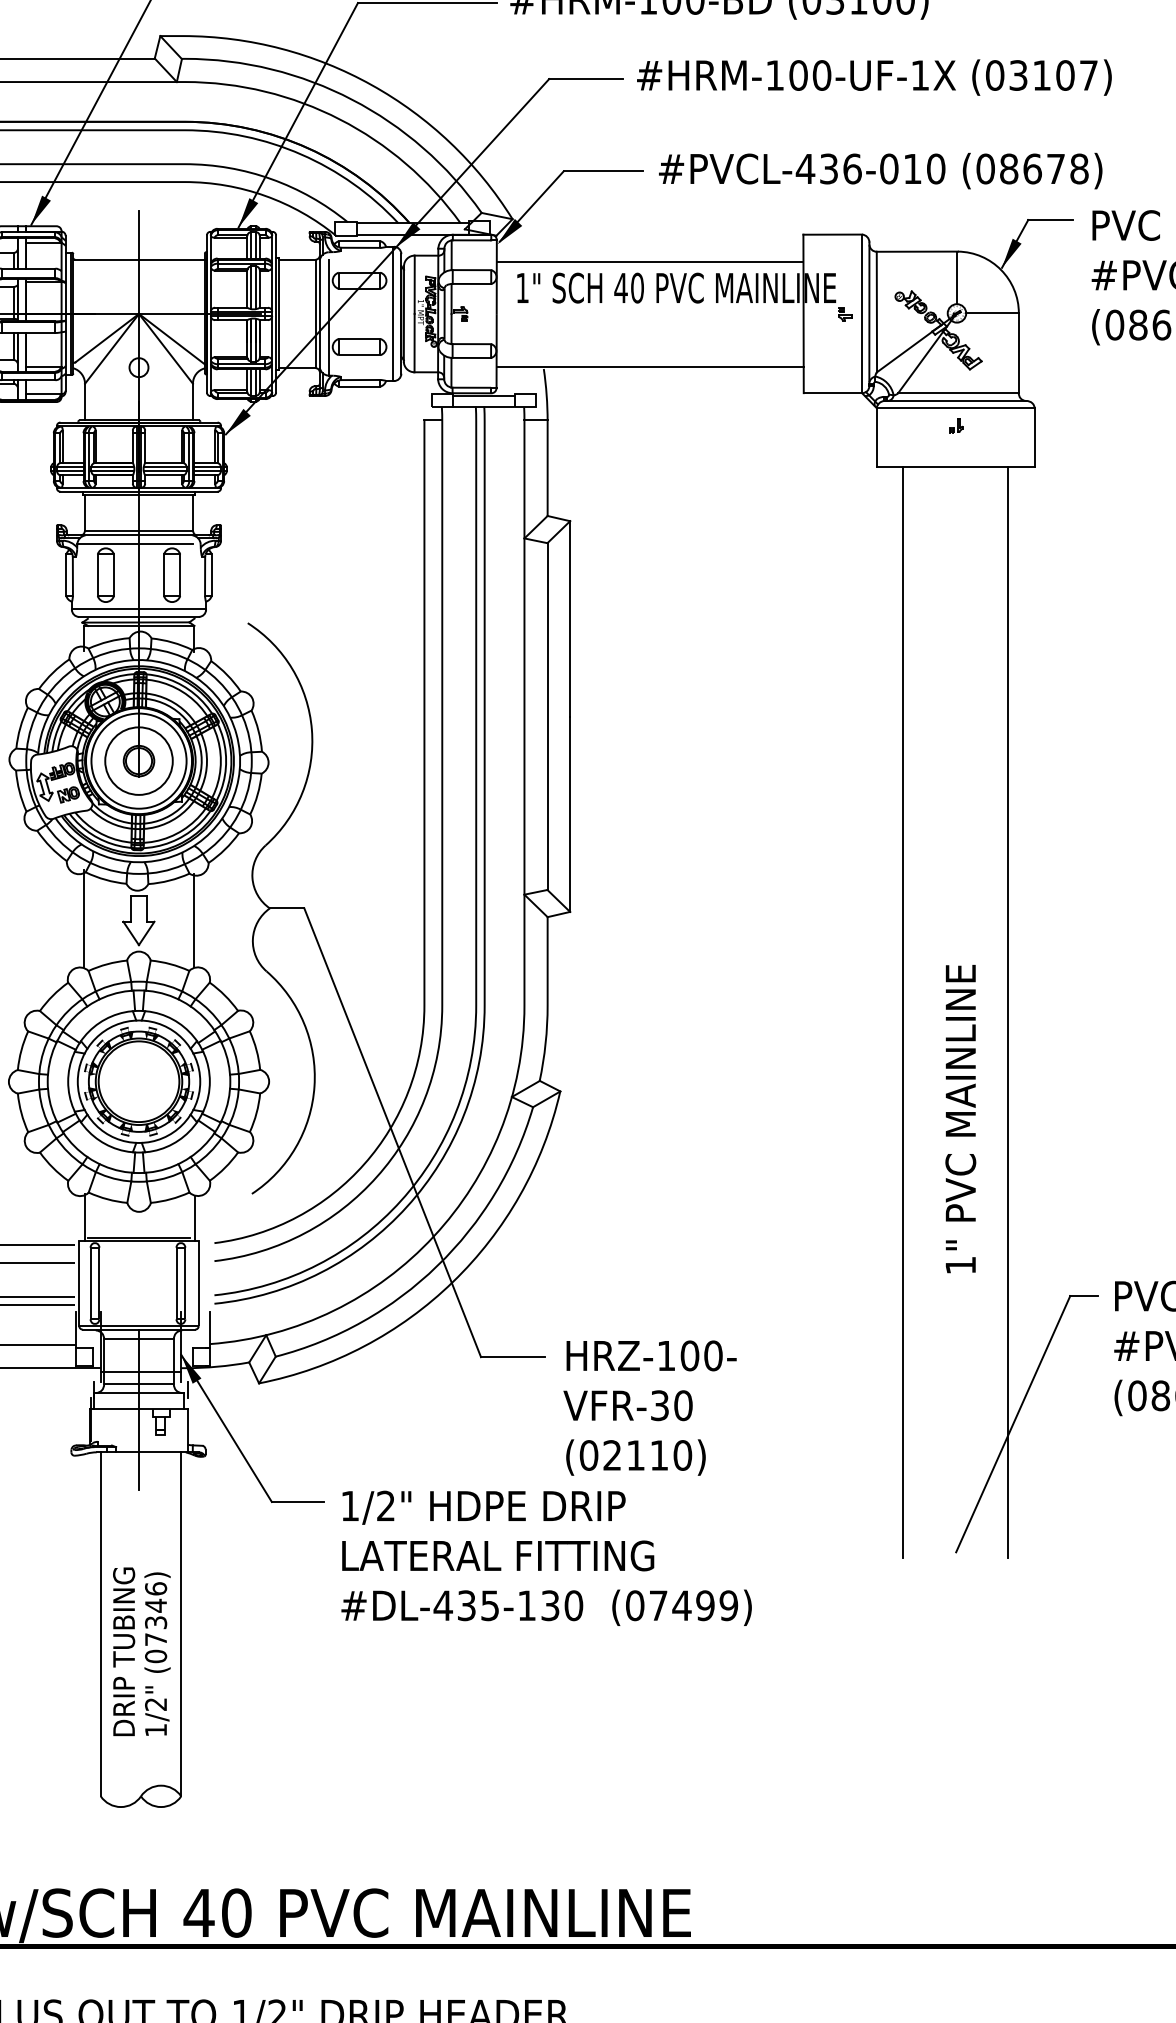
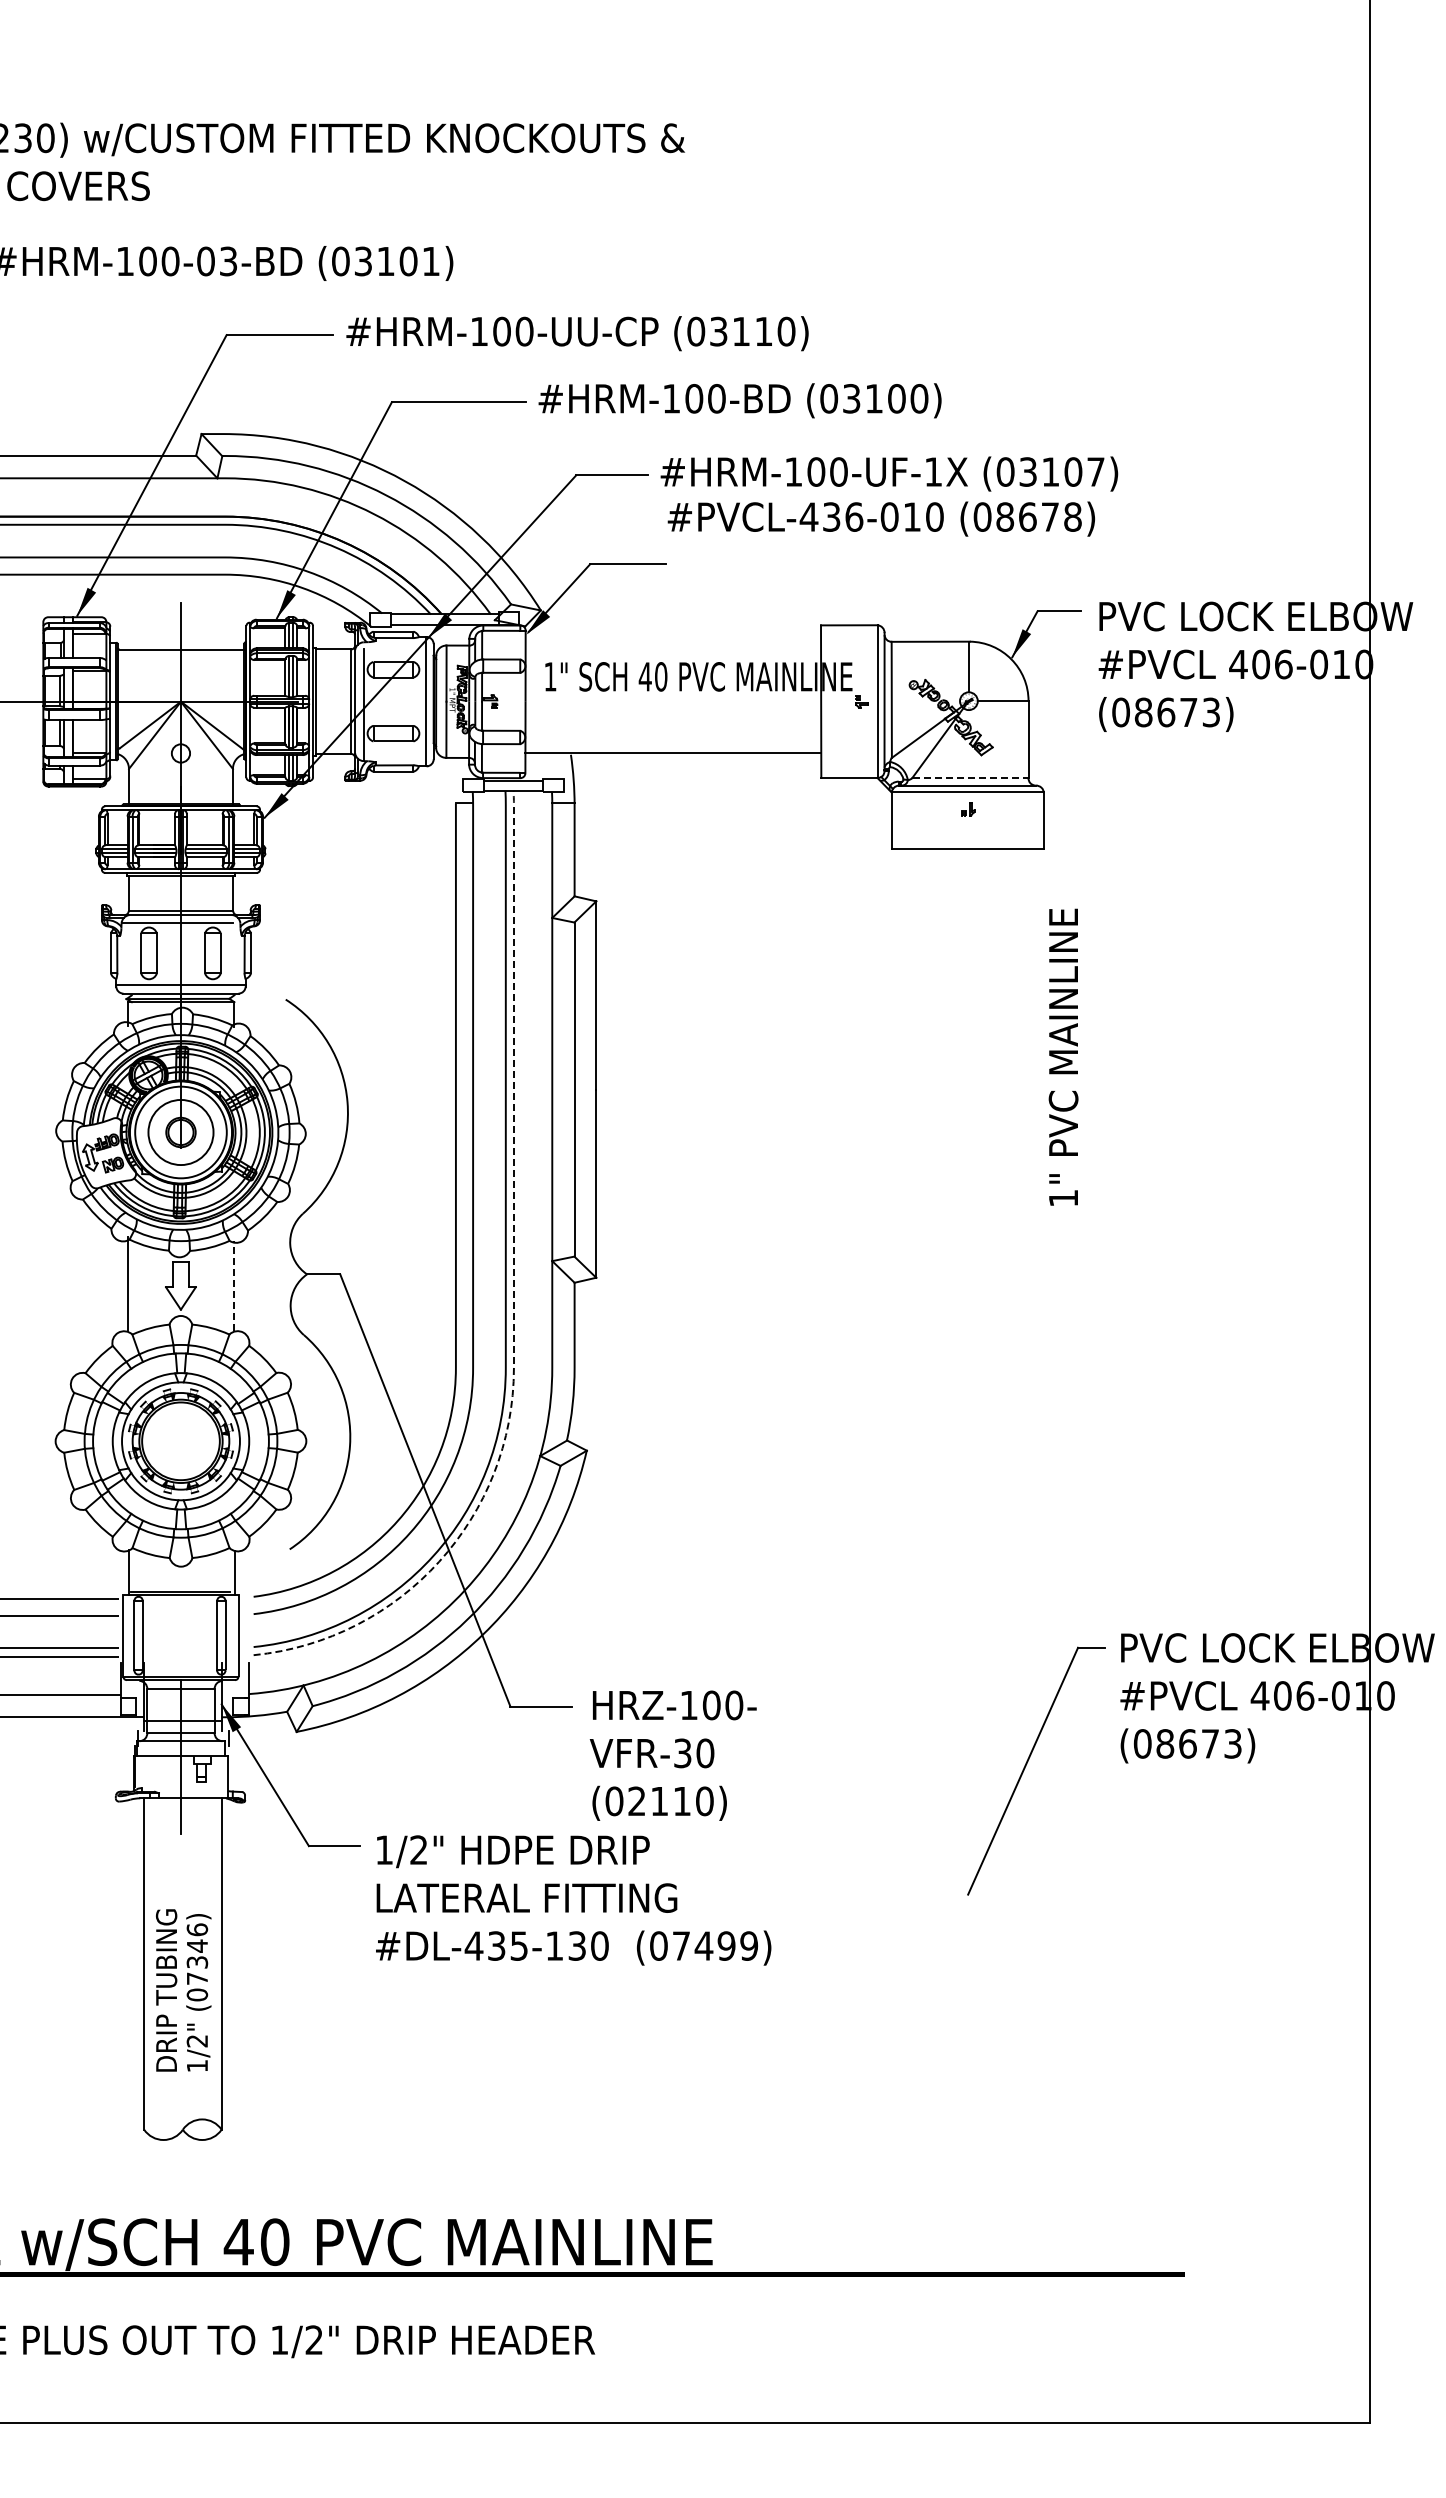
text: (879, 170) -> (880, 518), moved
line: (650, 261) -> (673, 651), removed
line: (959, 392) -> (971, 777), solid -> dashed
line: (194, 921) -> (234, 1286), solid -> dashed
line: (484, 951) -> (513, 1315), solid -> dashed
line: (902, 1012) -> (916, 1374), removed
line: (1007, 1012) -> (1017, 1374), removed
text: (960, 1118) -> (1063, 1056), moved

